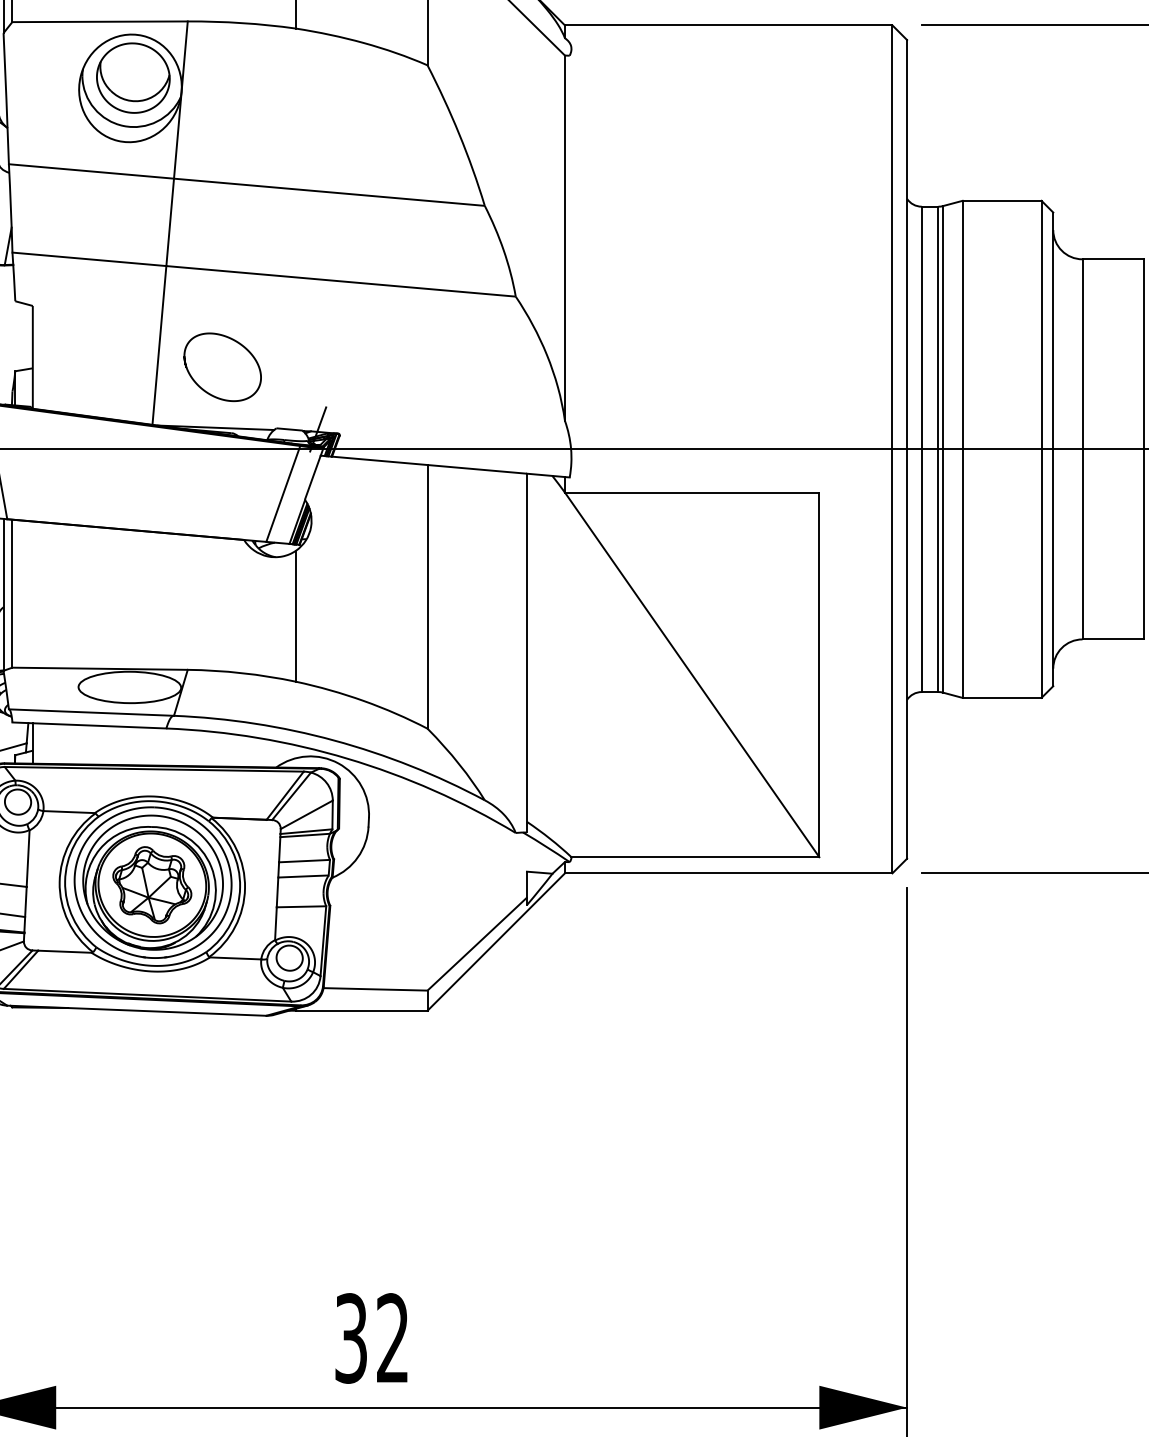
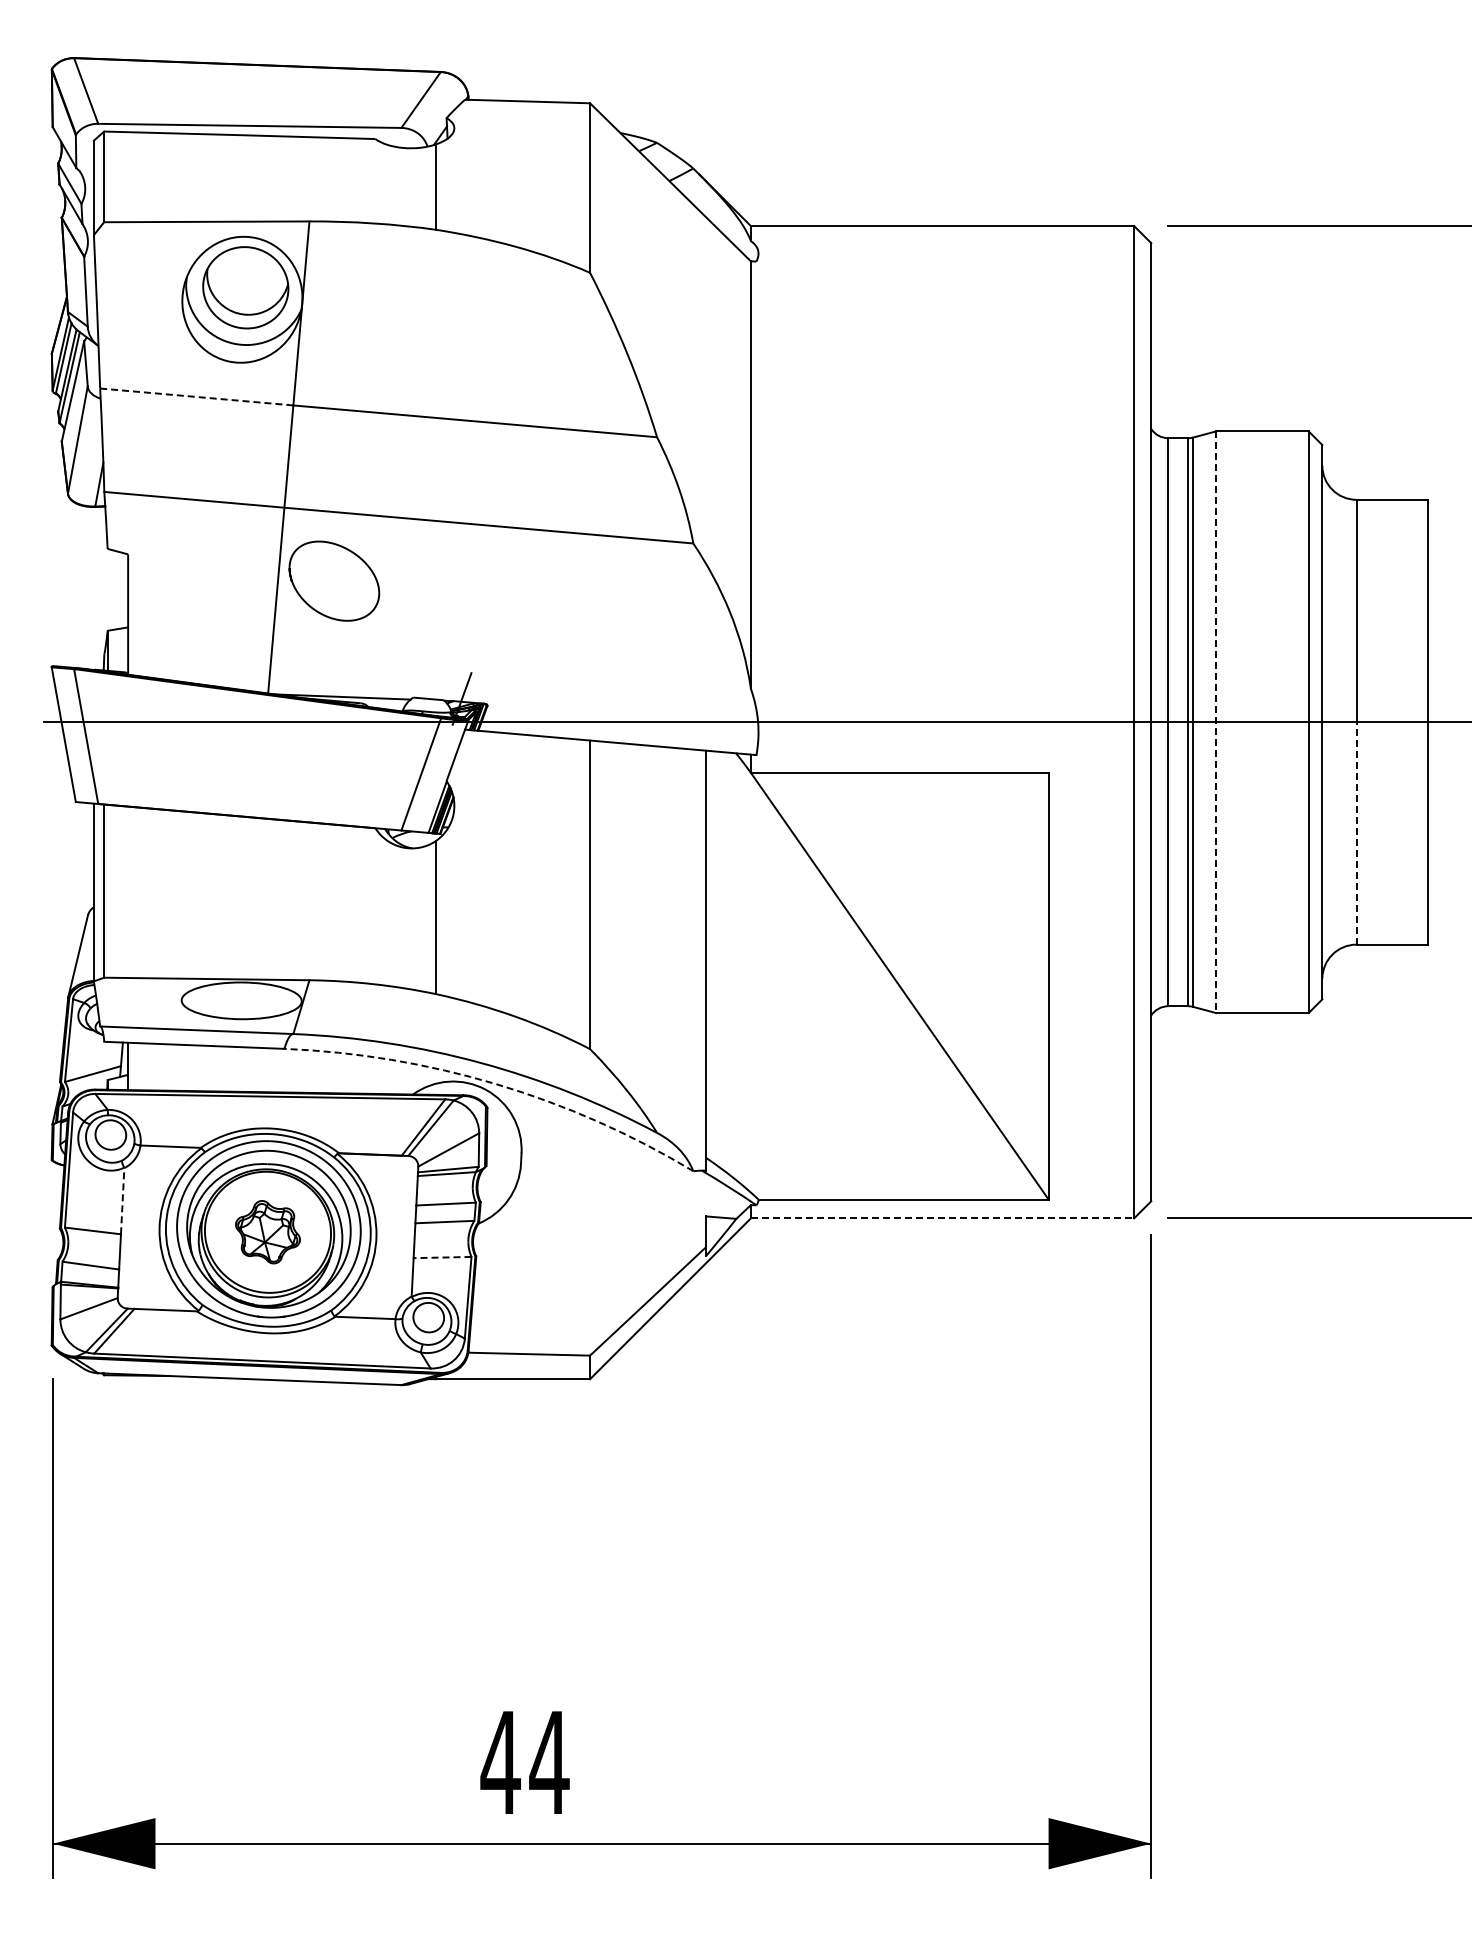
line: (91, 171) -> (196, 397), solid -> dashed
curve: (239, 344) -> (353, 554), moved
line: (962, 449) -> (1216, 722), solid -> dashed
line: (1082, 543) -> (1356, 832), solid -> dashed
arc: (347, 758) -> (496, 1084), solid -> dashed
line: (28, 858) -> (122, 1200), solid -> dashed
line: (728, 873) -> (942, 1218), solid -> dashed
part: (151, 884) -> (267, 1231), size x0.7
line: (301, 906) -> (442, 1257), solid -> dashed
text: (371, 1338) -> (524, 1762), 32 -> 44

